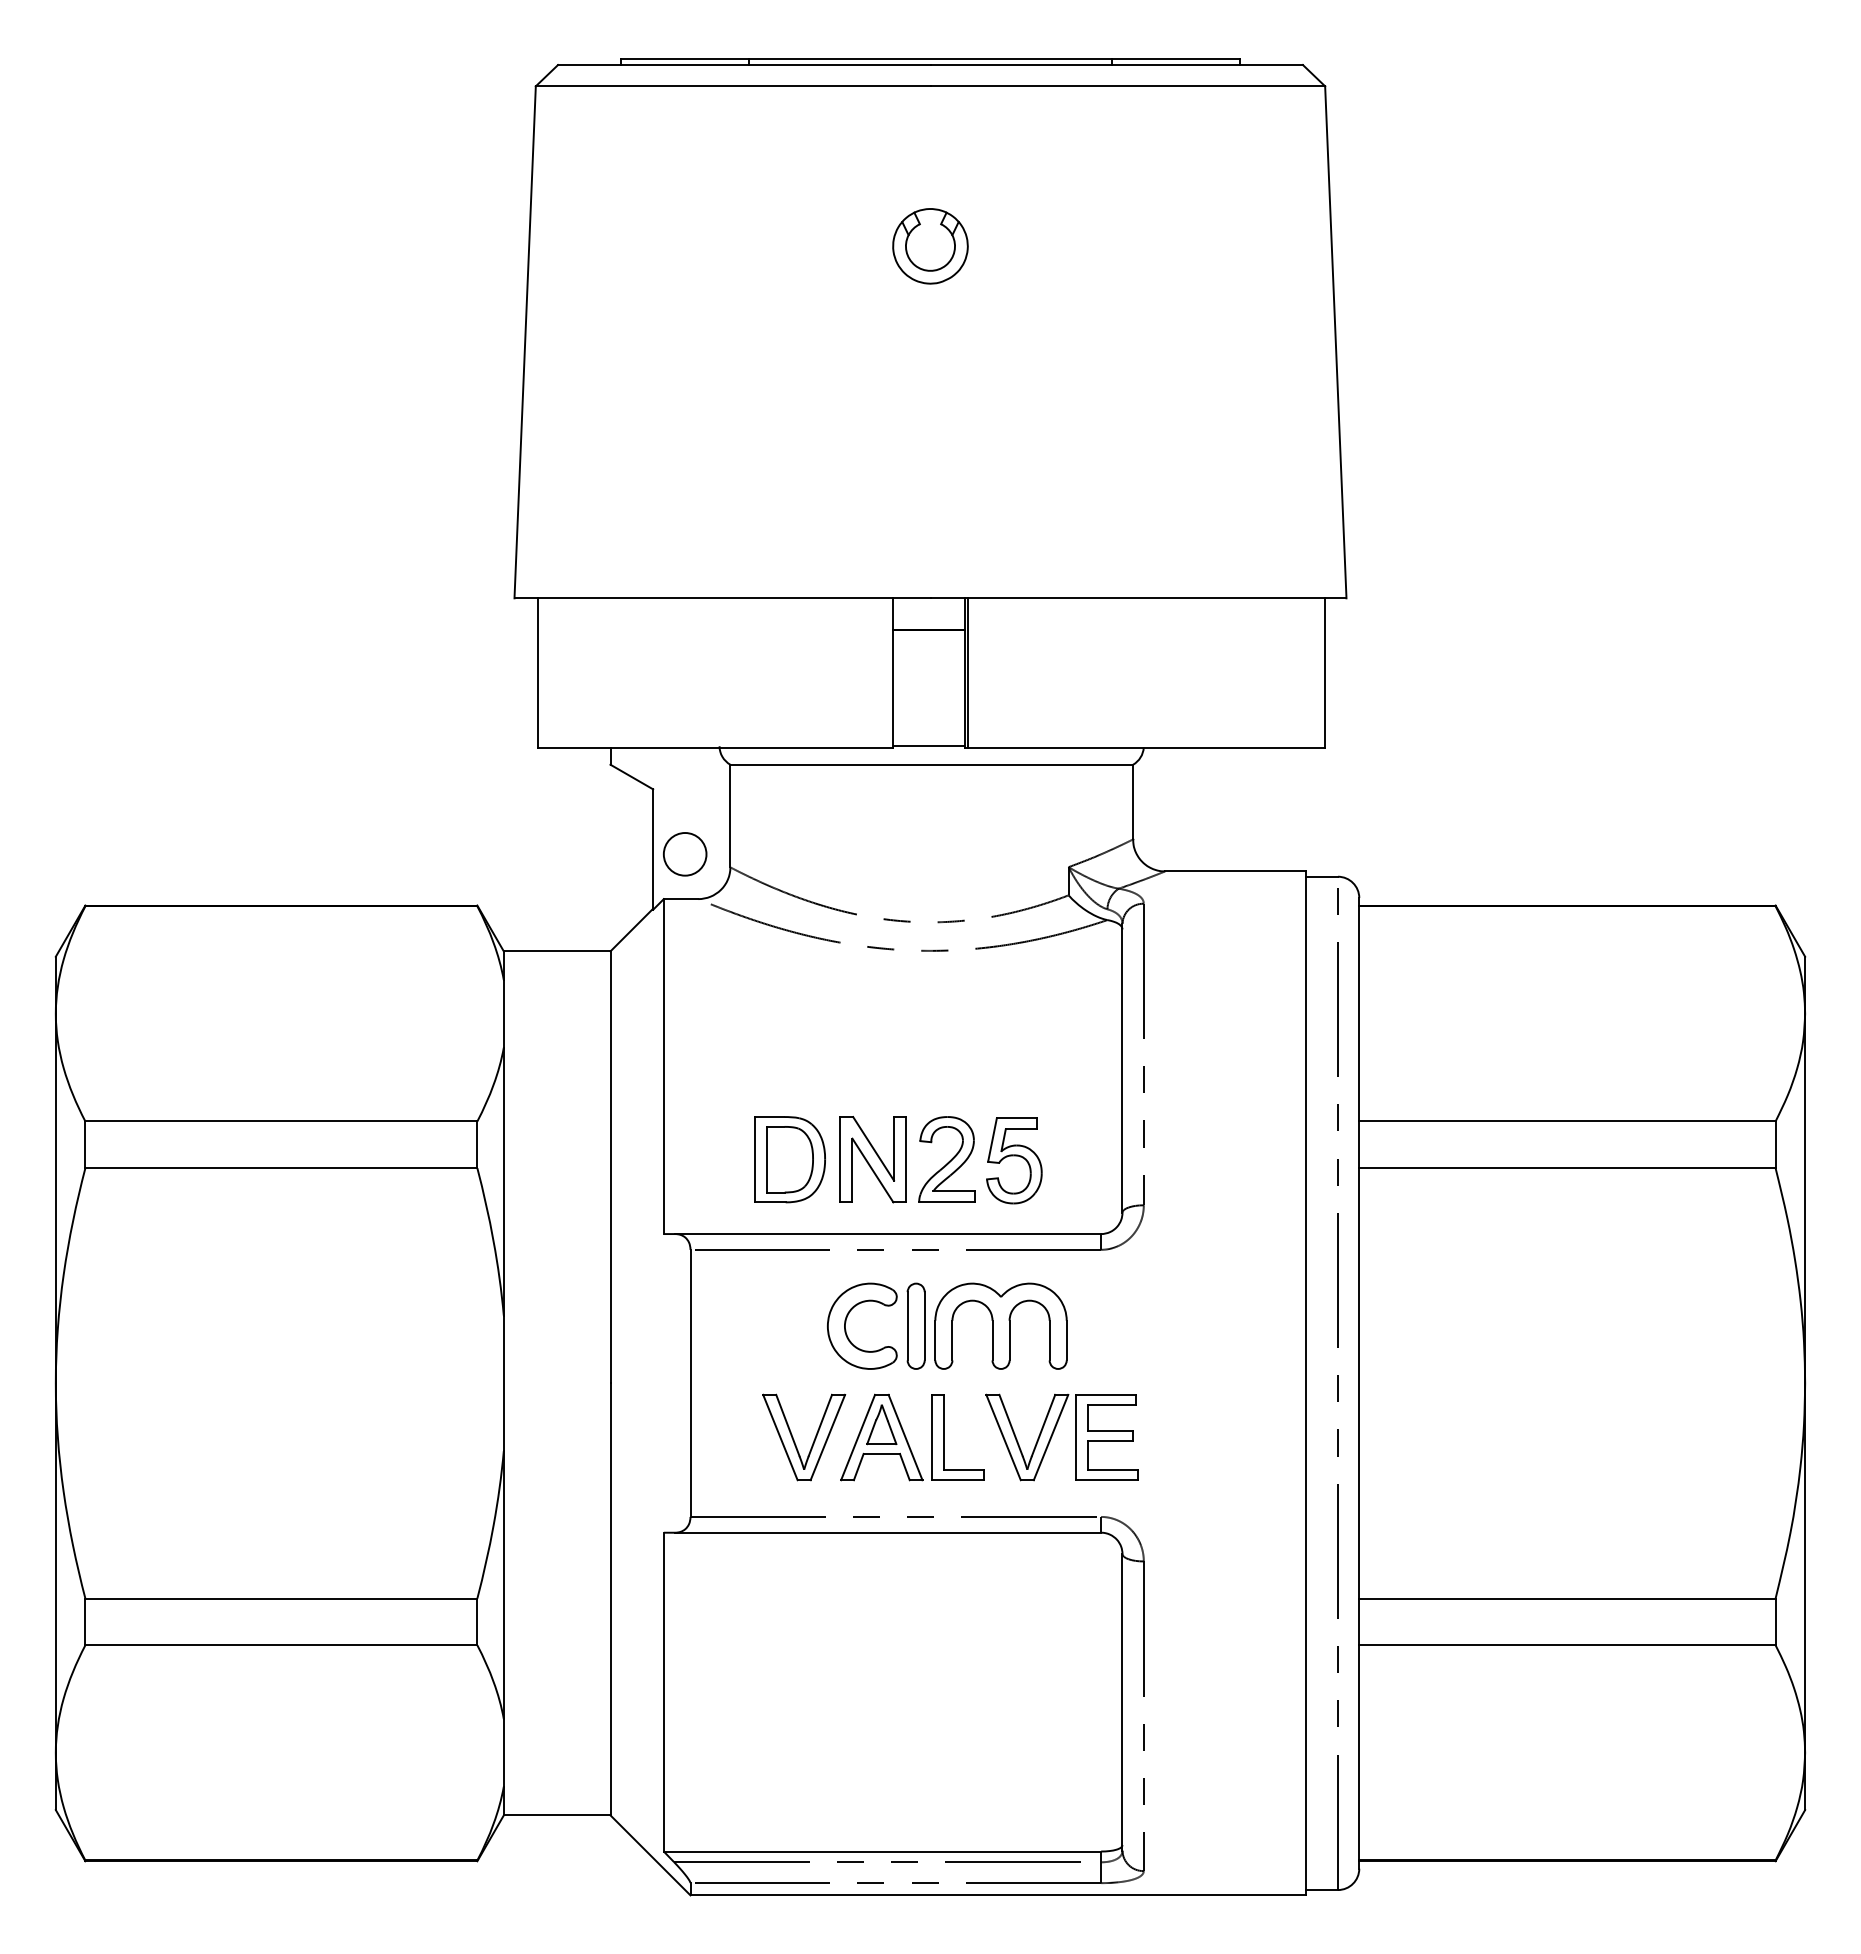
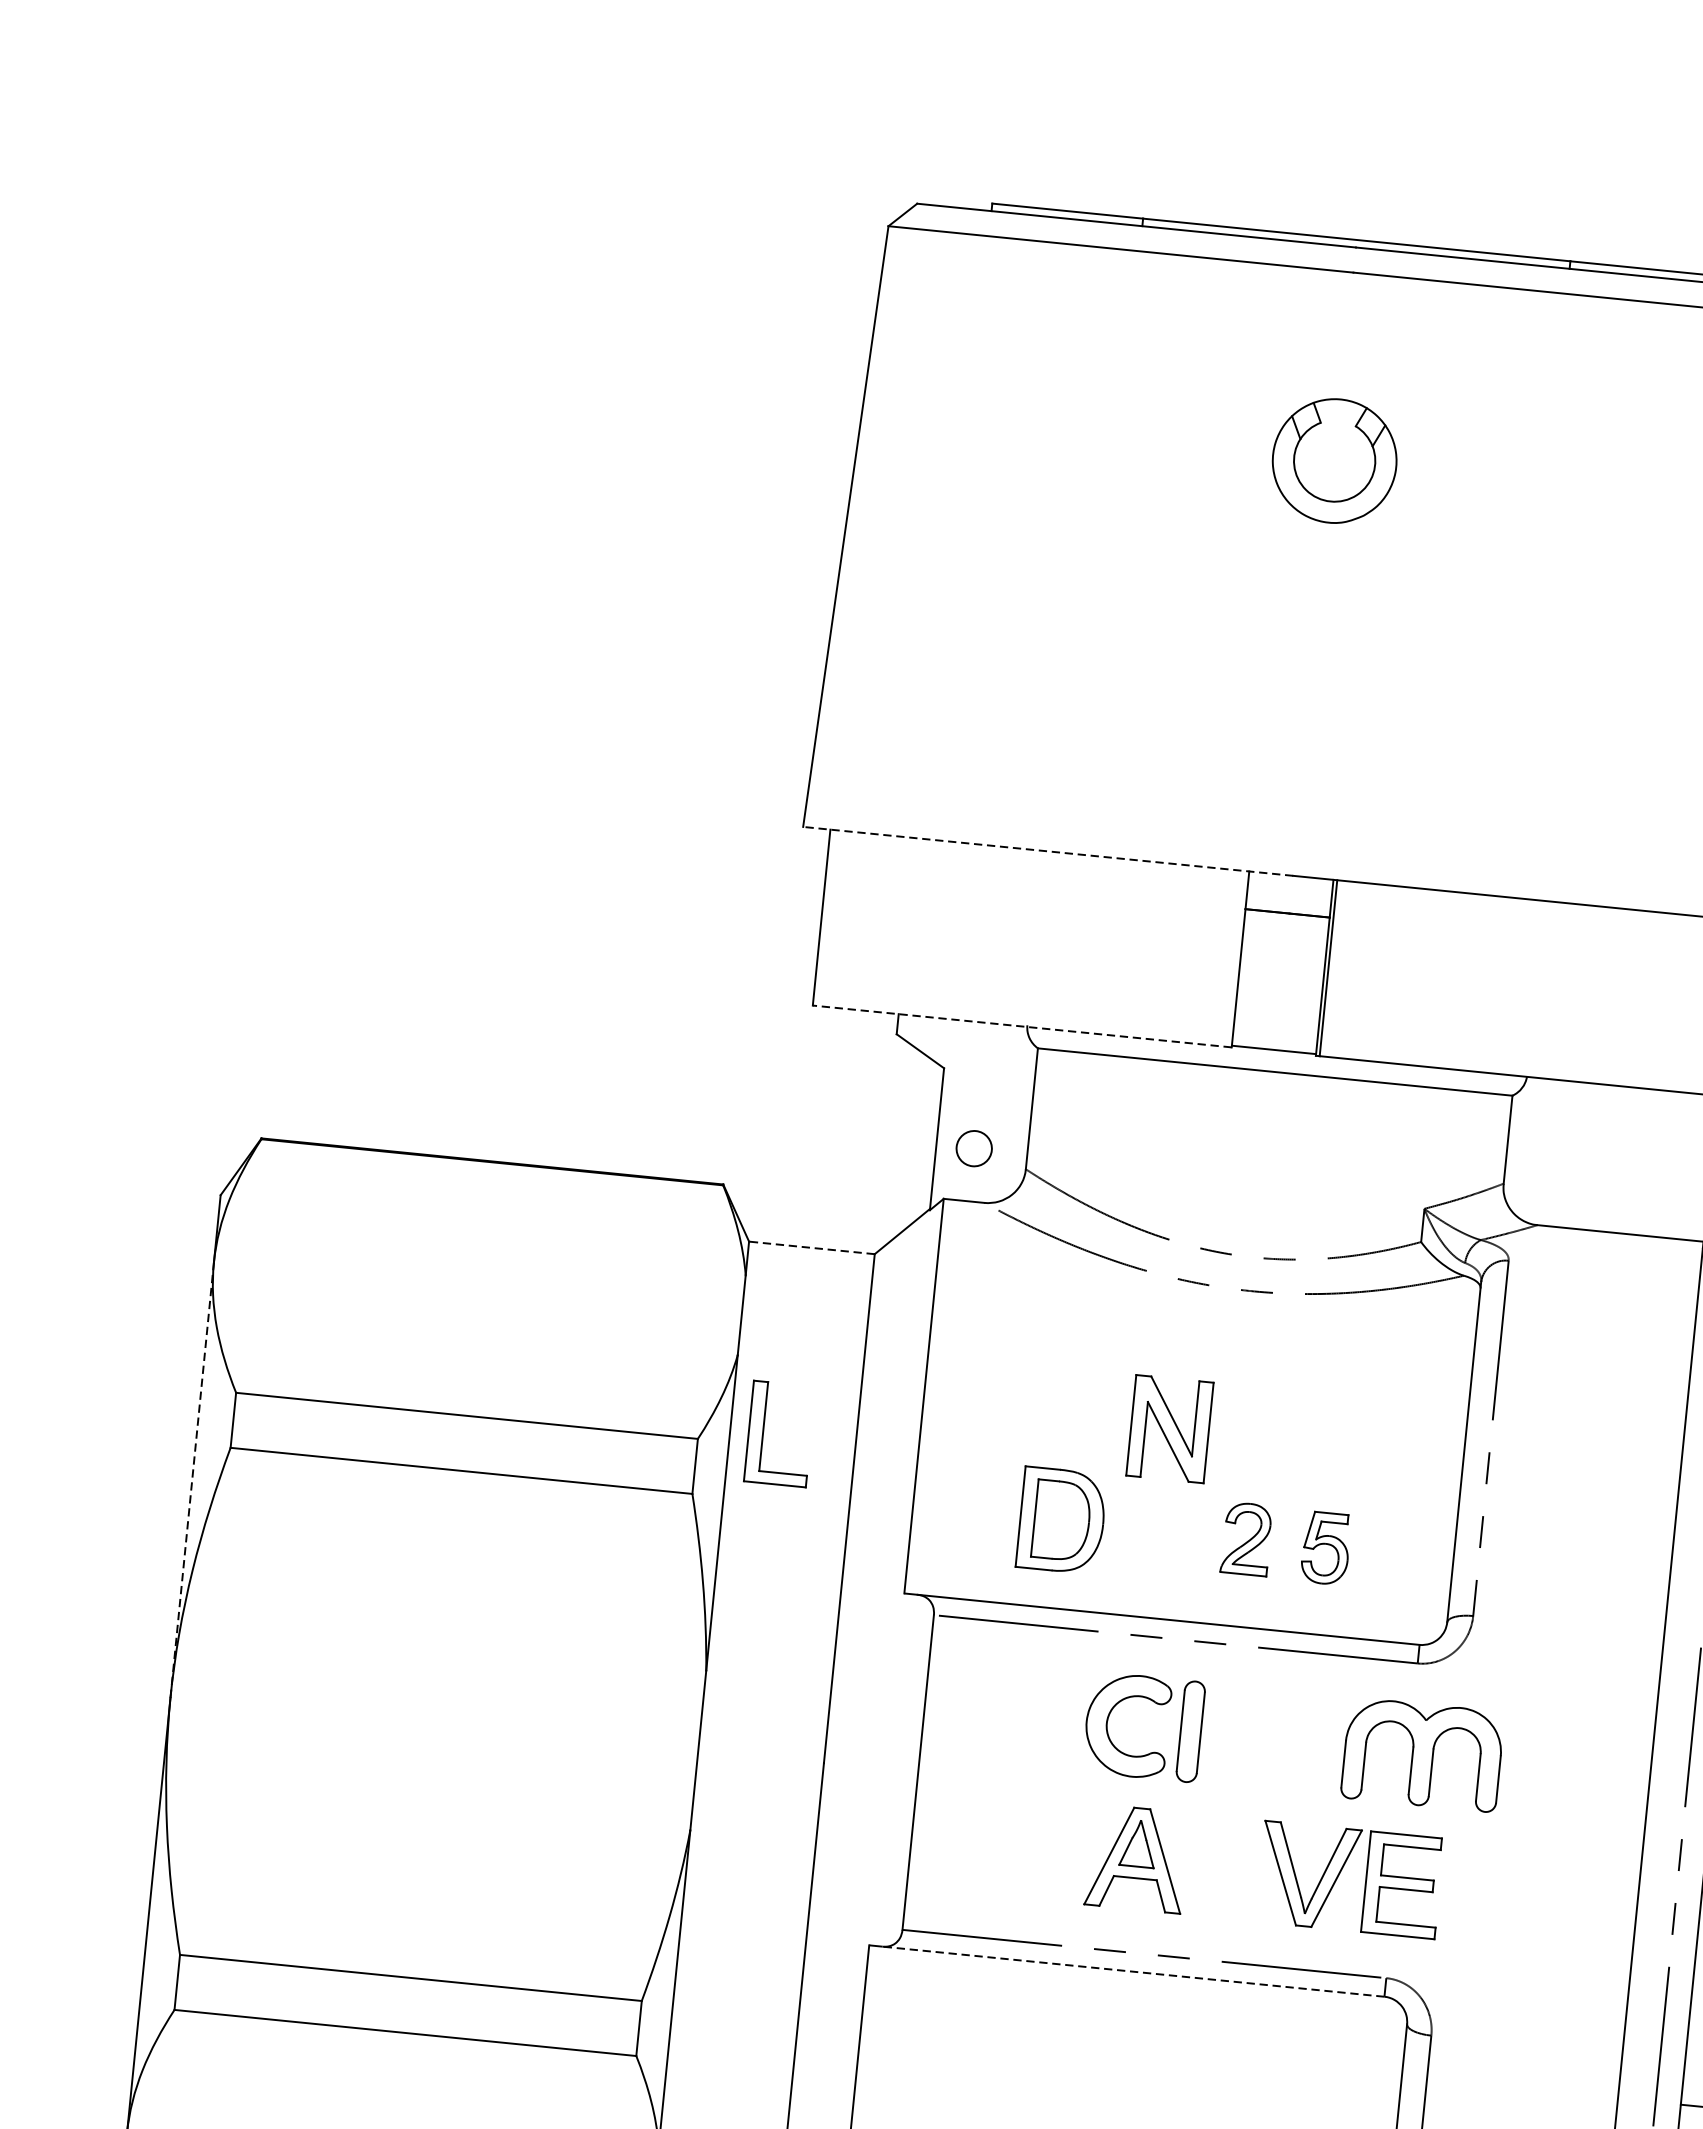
part: (930, 246) -> (1334, 461), size x1.4
line: (722, 598) -> (1048, 851), solid -> dashed
line: (715, 747) -> (1022, 1026), solid -> dashed
circle: (685, 854) -> (974, 1148), size x0.7
line: (556, 951) -> (811, 1247), solid -> dashed
part: (872, 1159) -> (1169, 1428), moved
part: (946, 1159) -> (1246, 1538), size x0.7
part: (1014, 1160) -> (1326, 1548), size x0.7
line: (55, 1198) -> (191, 1480), solid -> dashed
part: (1000, 1325) -> (1422, 1753), moved
part: (944, 1437) -> (764, 1432), moved
part: (813, 1440) -> (1056, 1854), removed
line: (888, 1532) -> (1133, 1971), solid -> dashed

